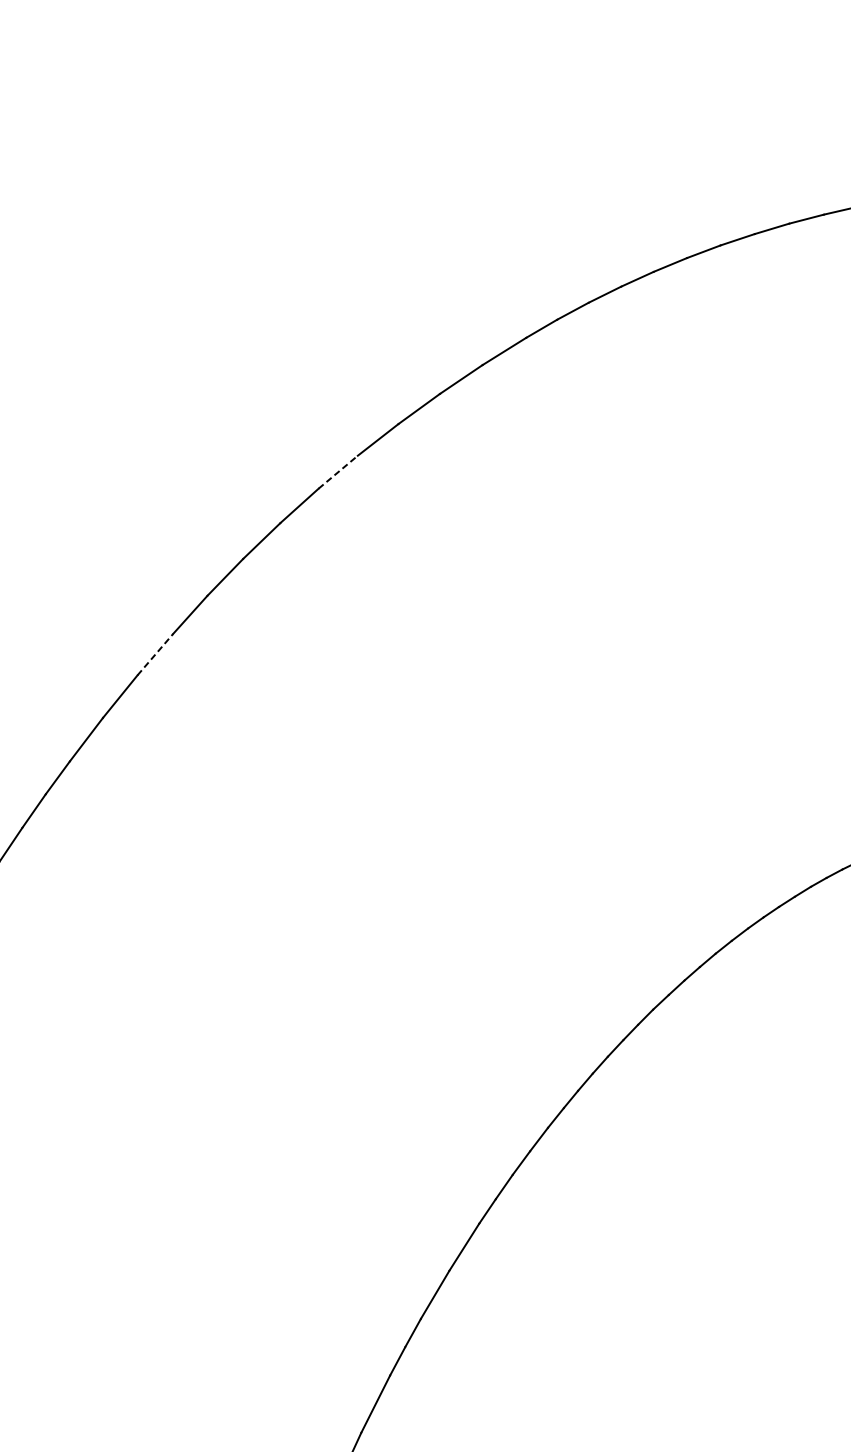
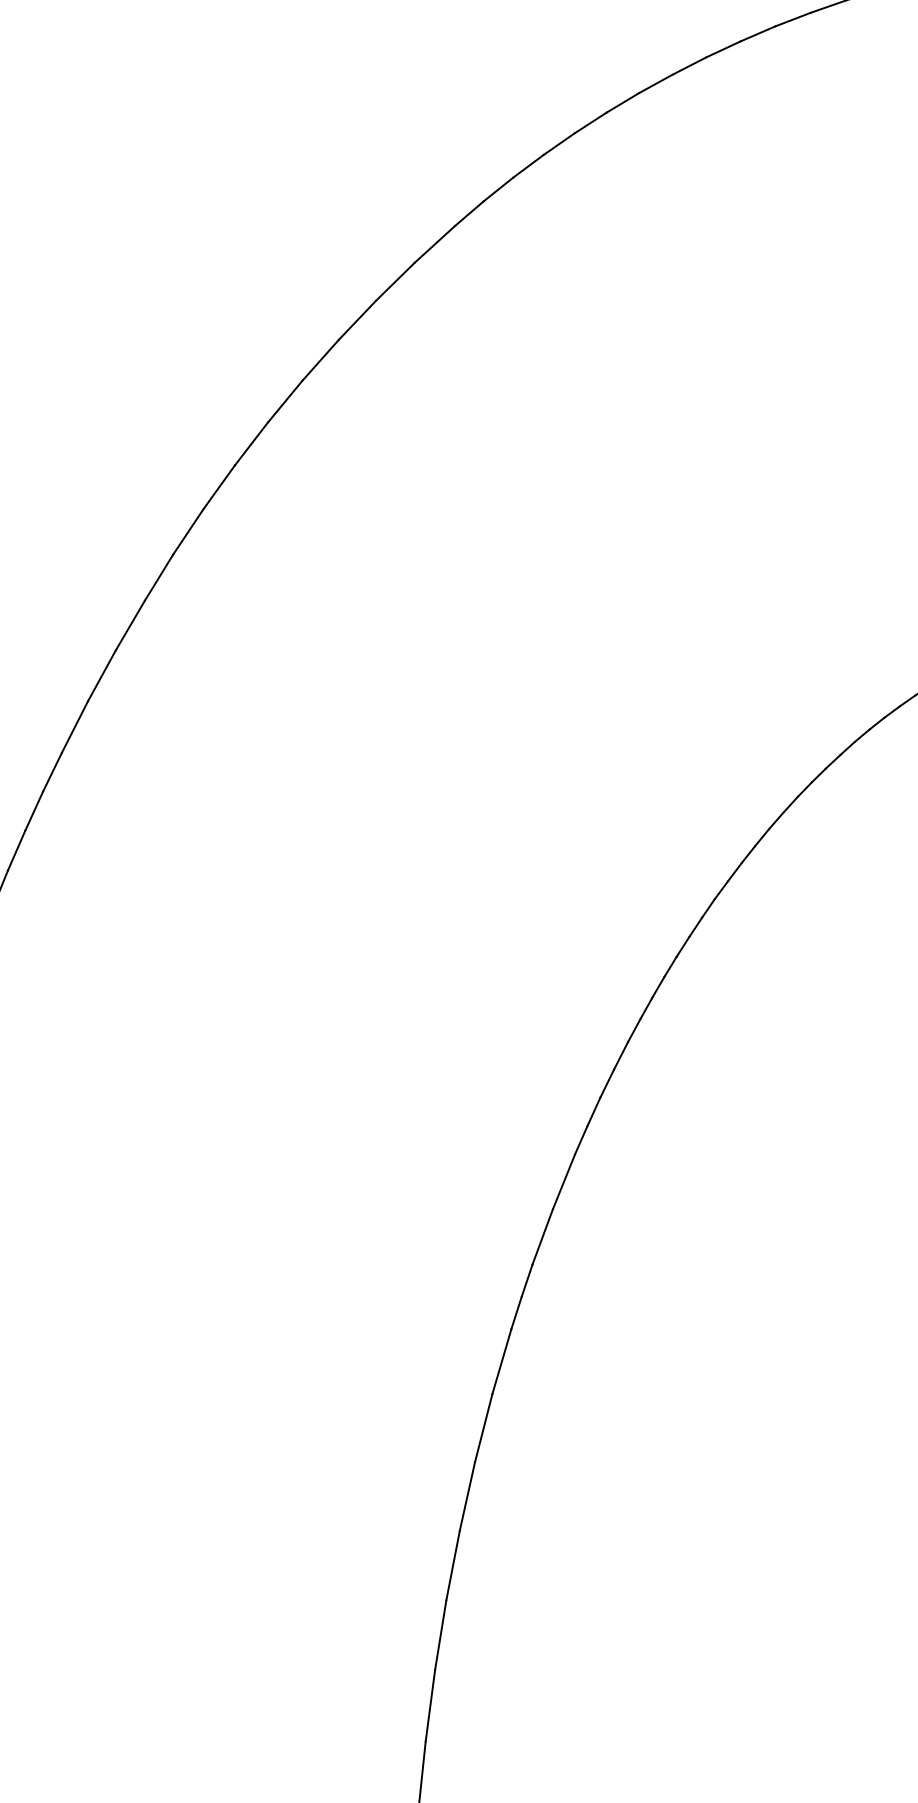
line: (338, 472) -> (285, 401), dashed -> solid
line: (155, 654) -> (130, 625), dashed -> solid

